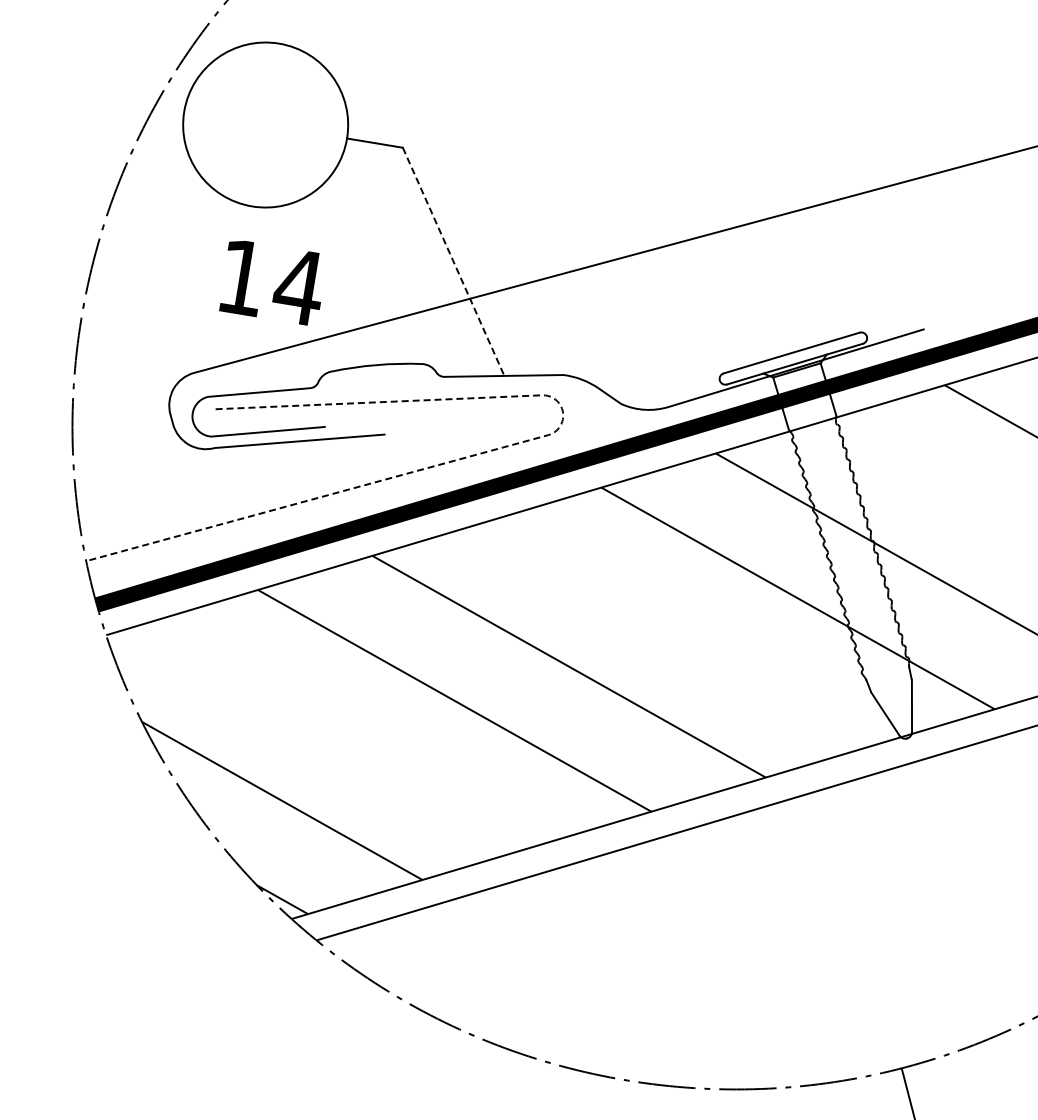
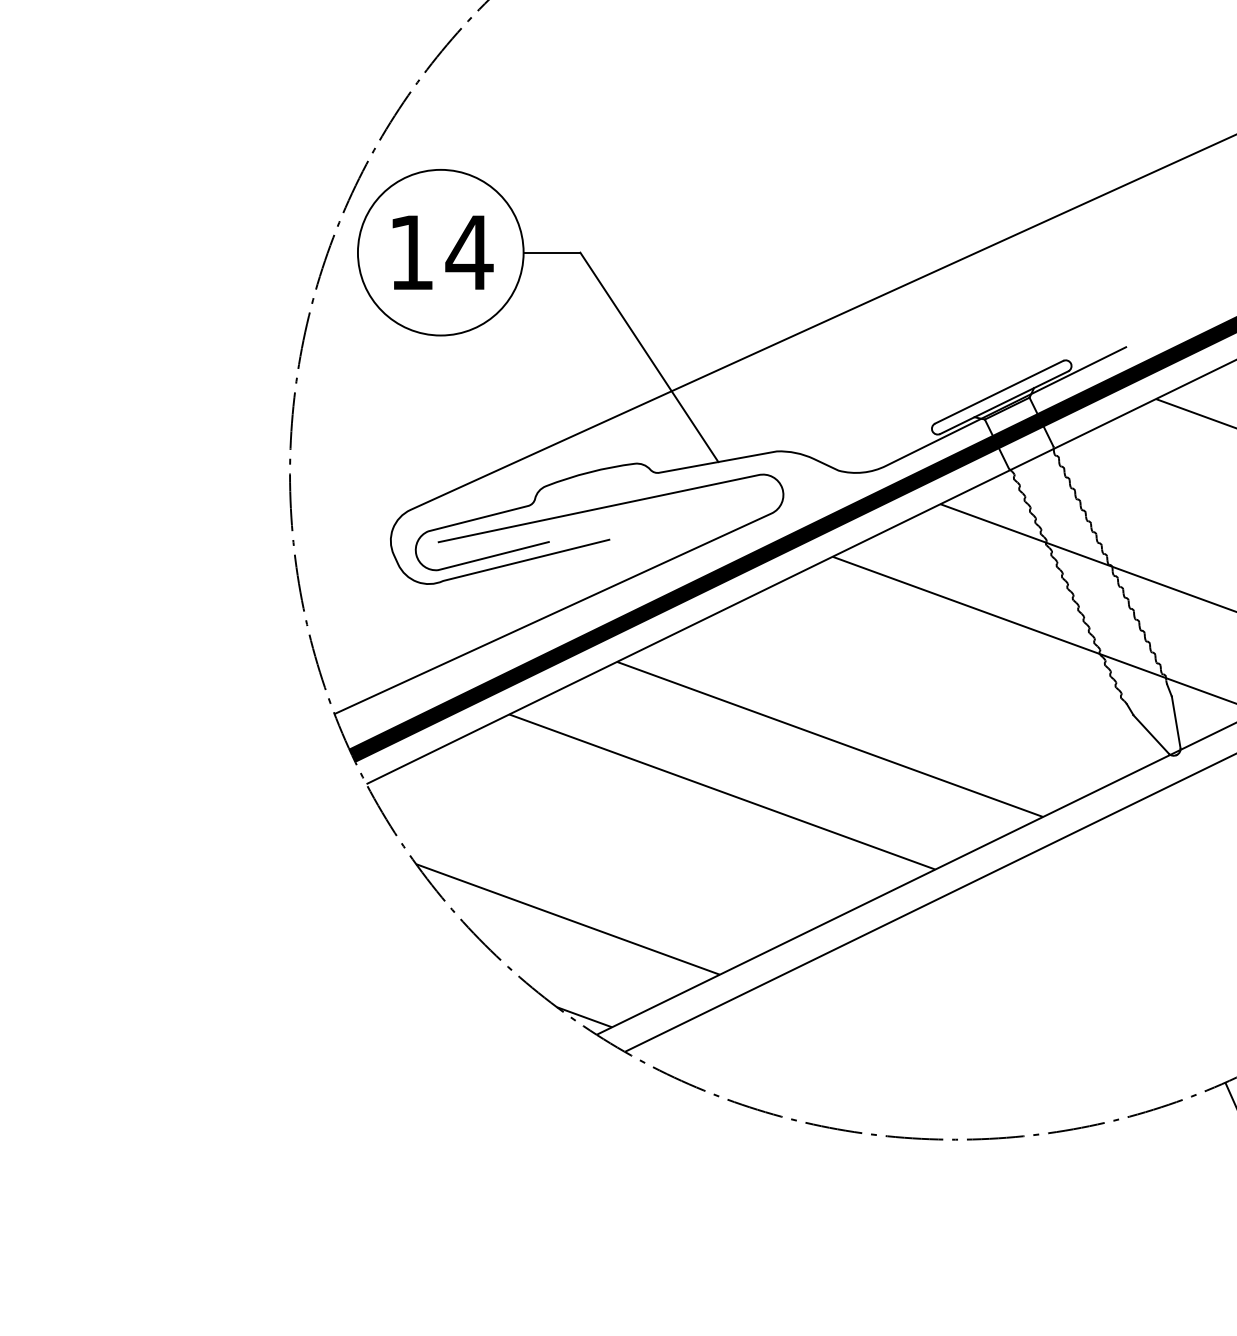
line: (453, 261) -> (649, 357), dashed -> solid
text: (272, 282) -> (442, 252), moved
line: (513, 444) -> (738, 528), dashed -> solid

